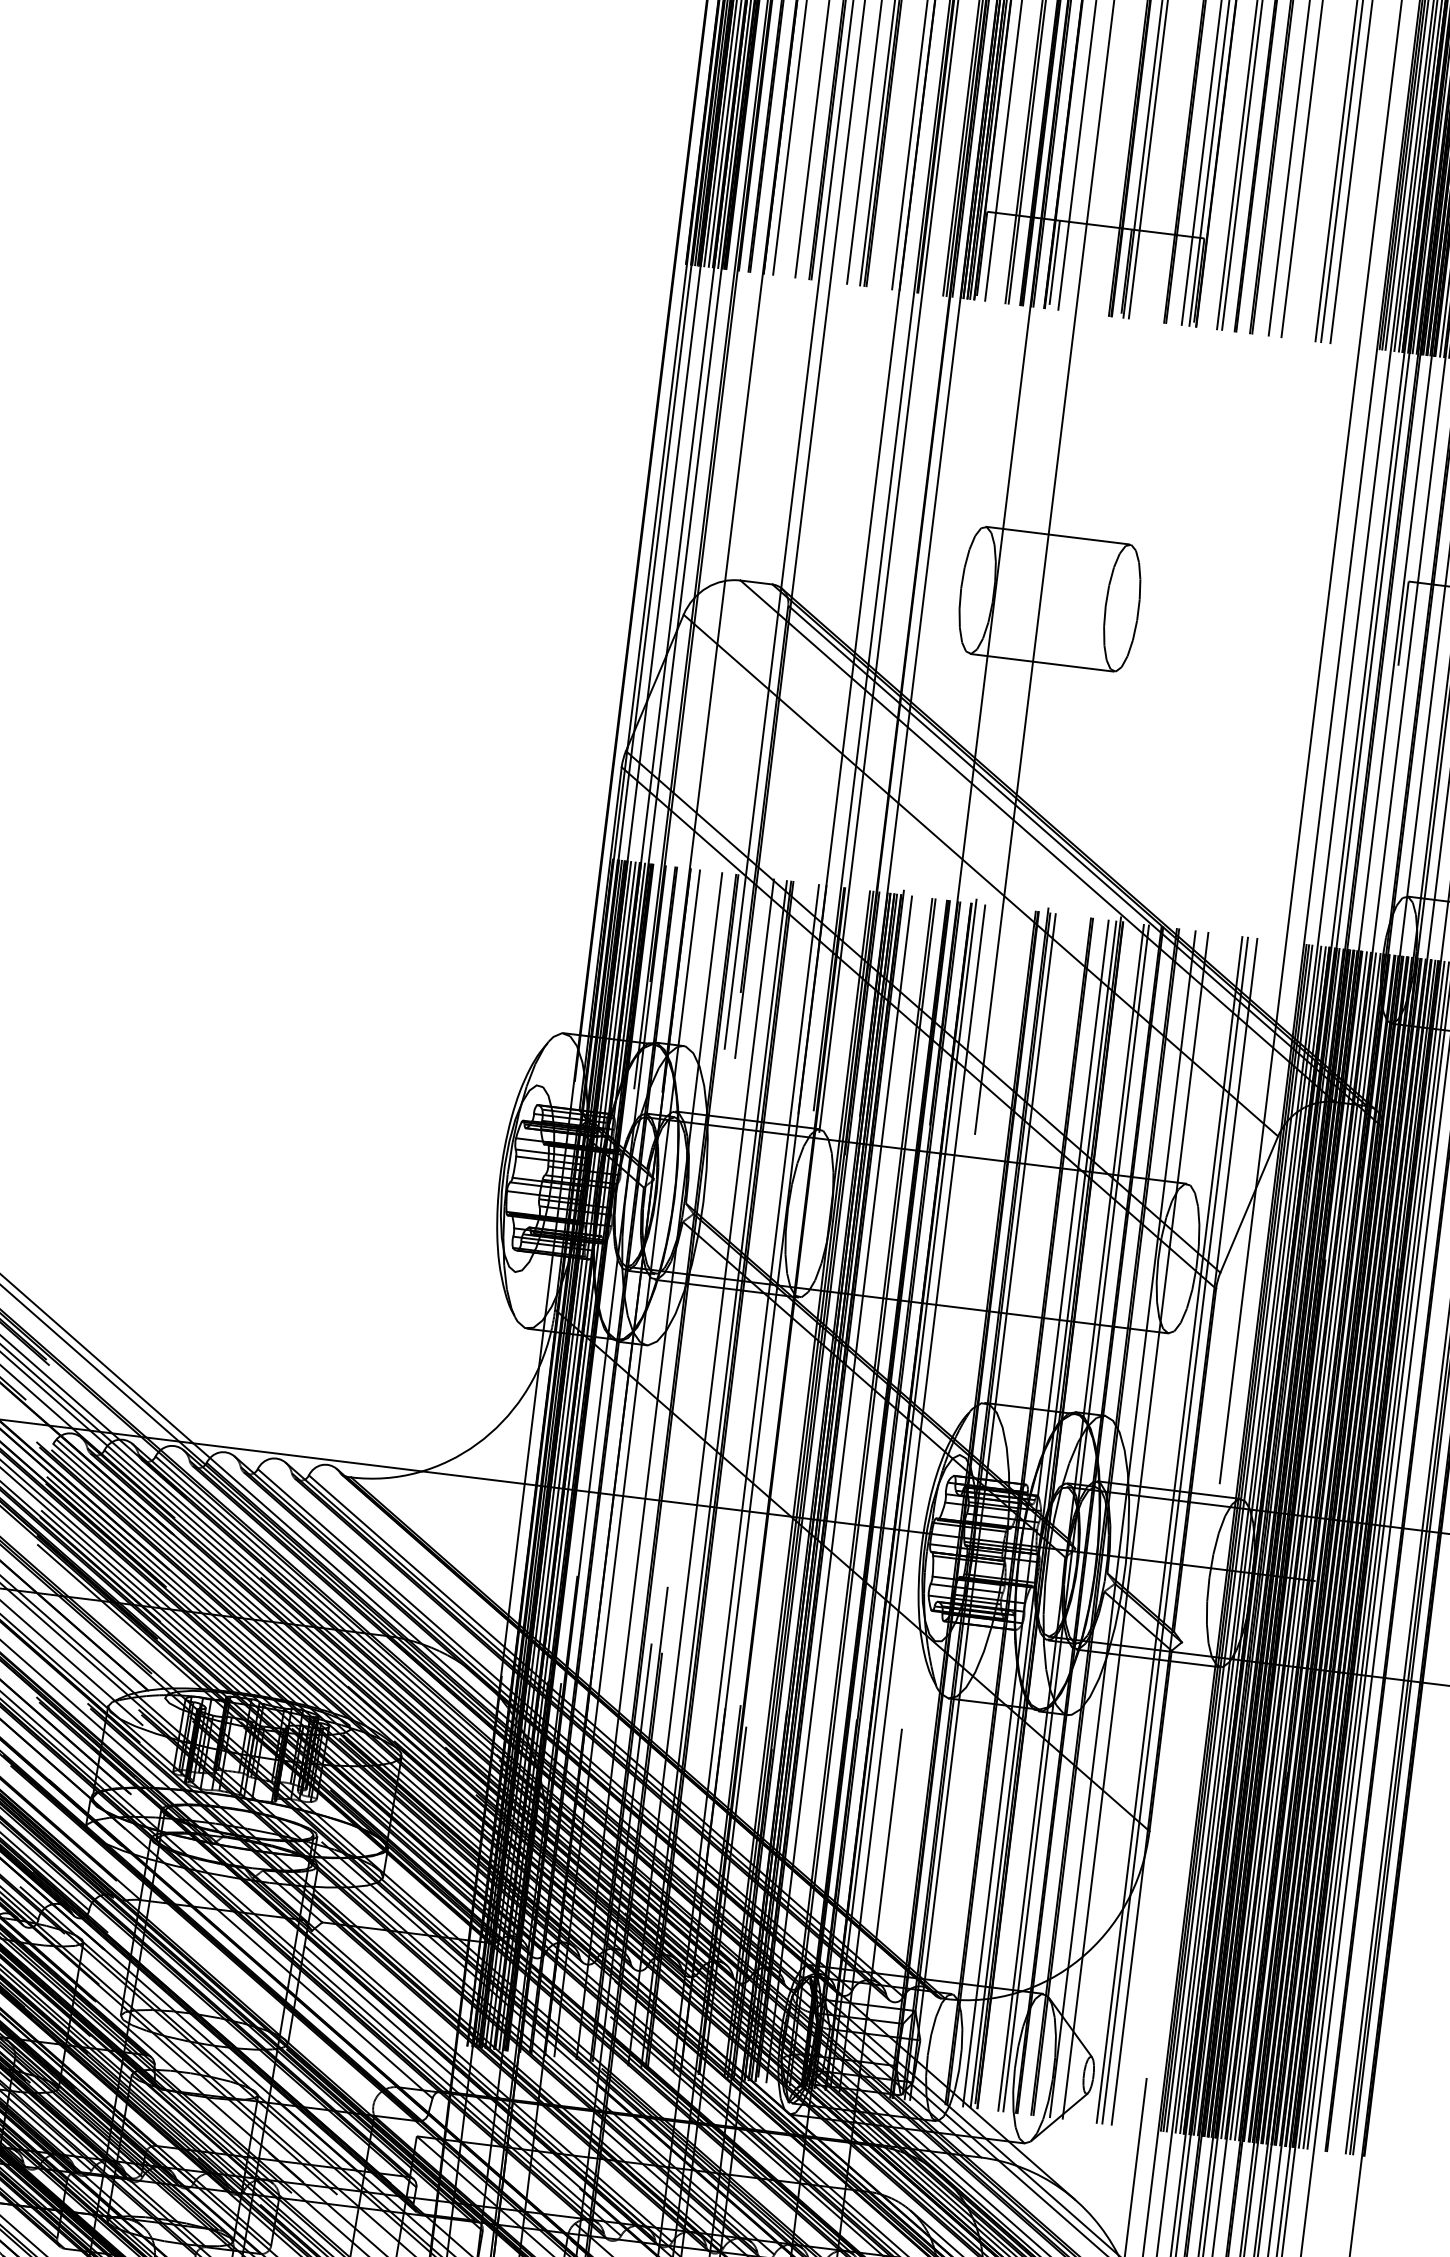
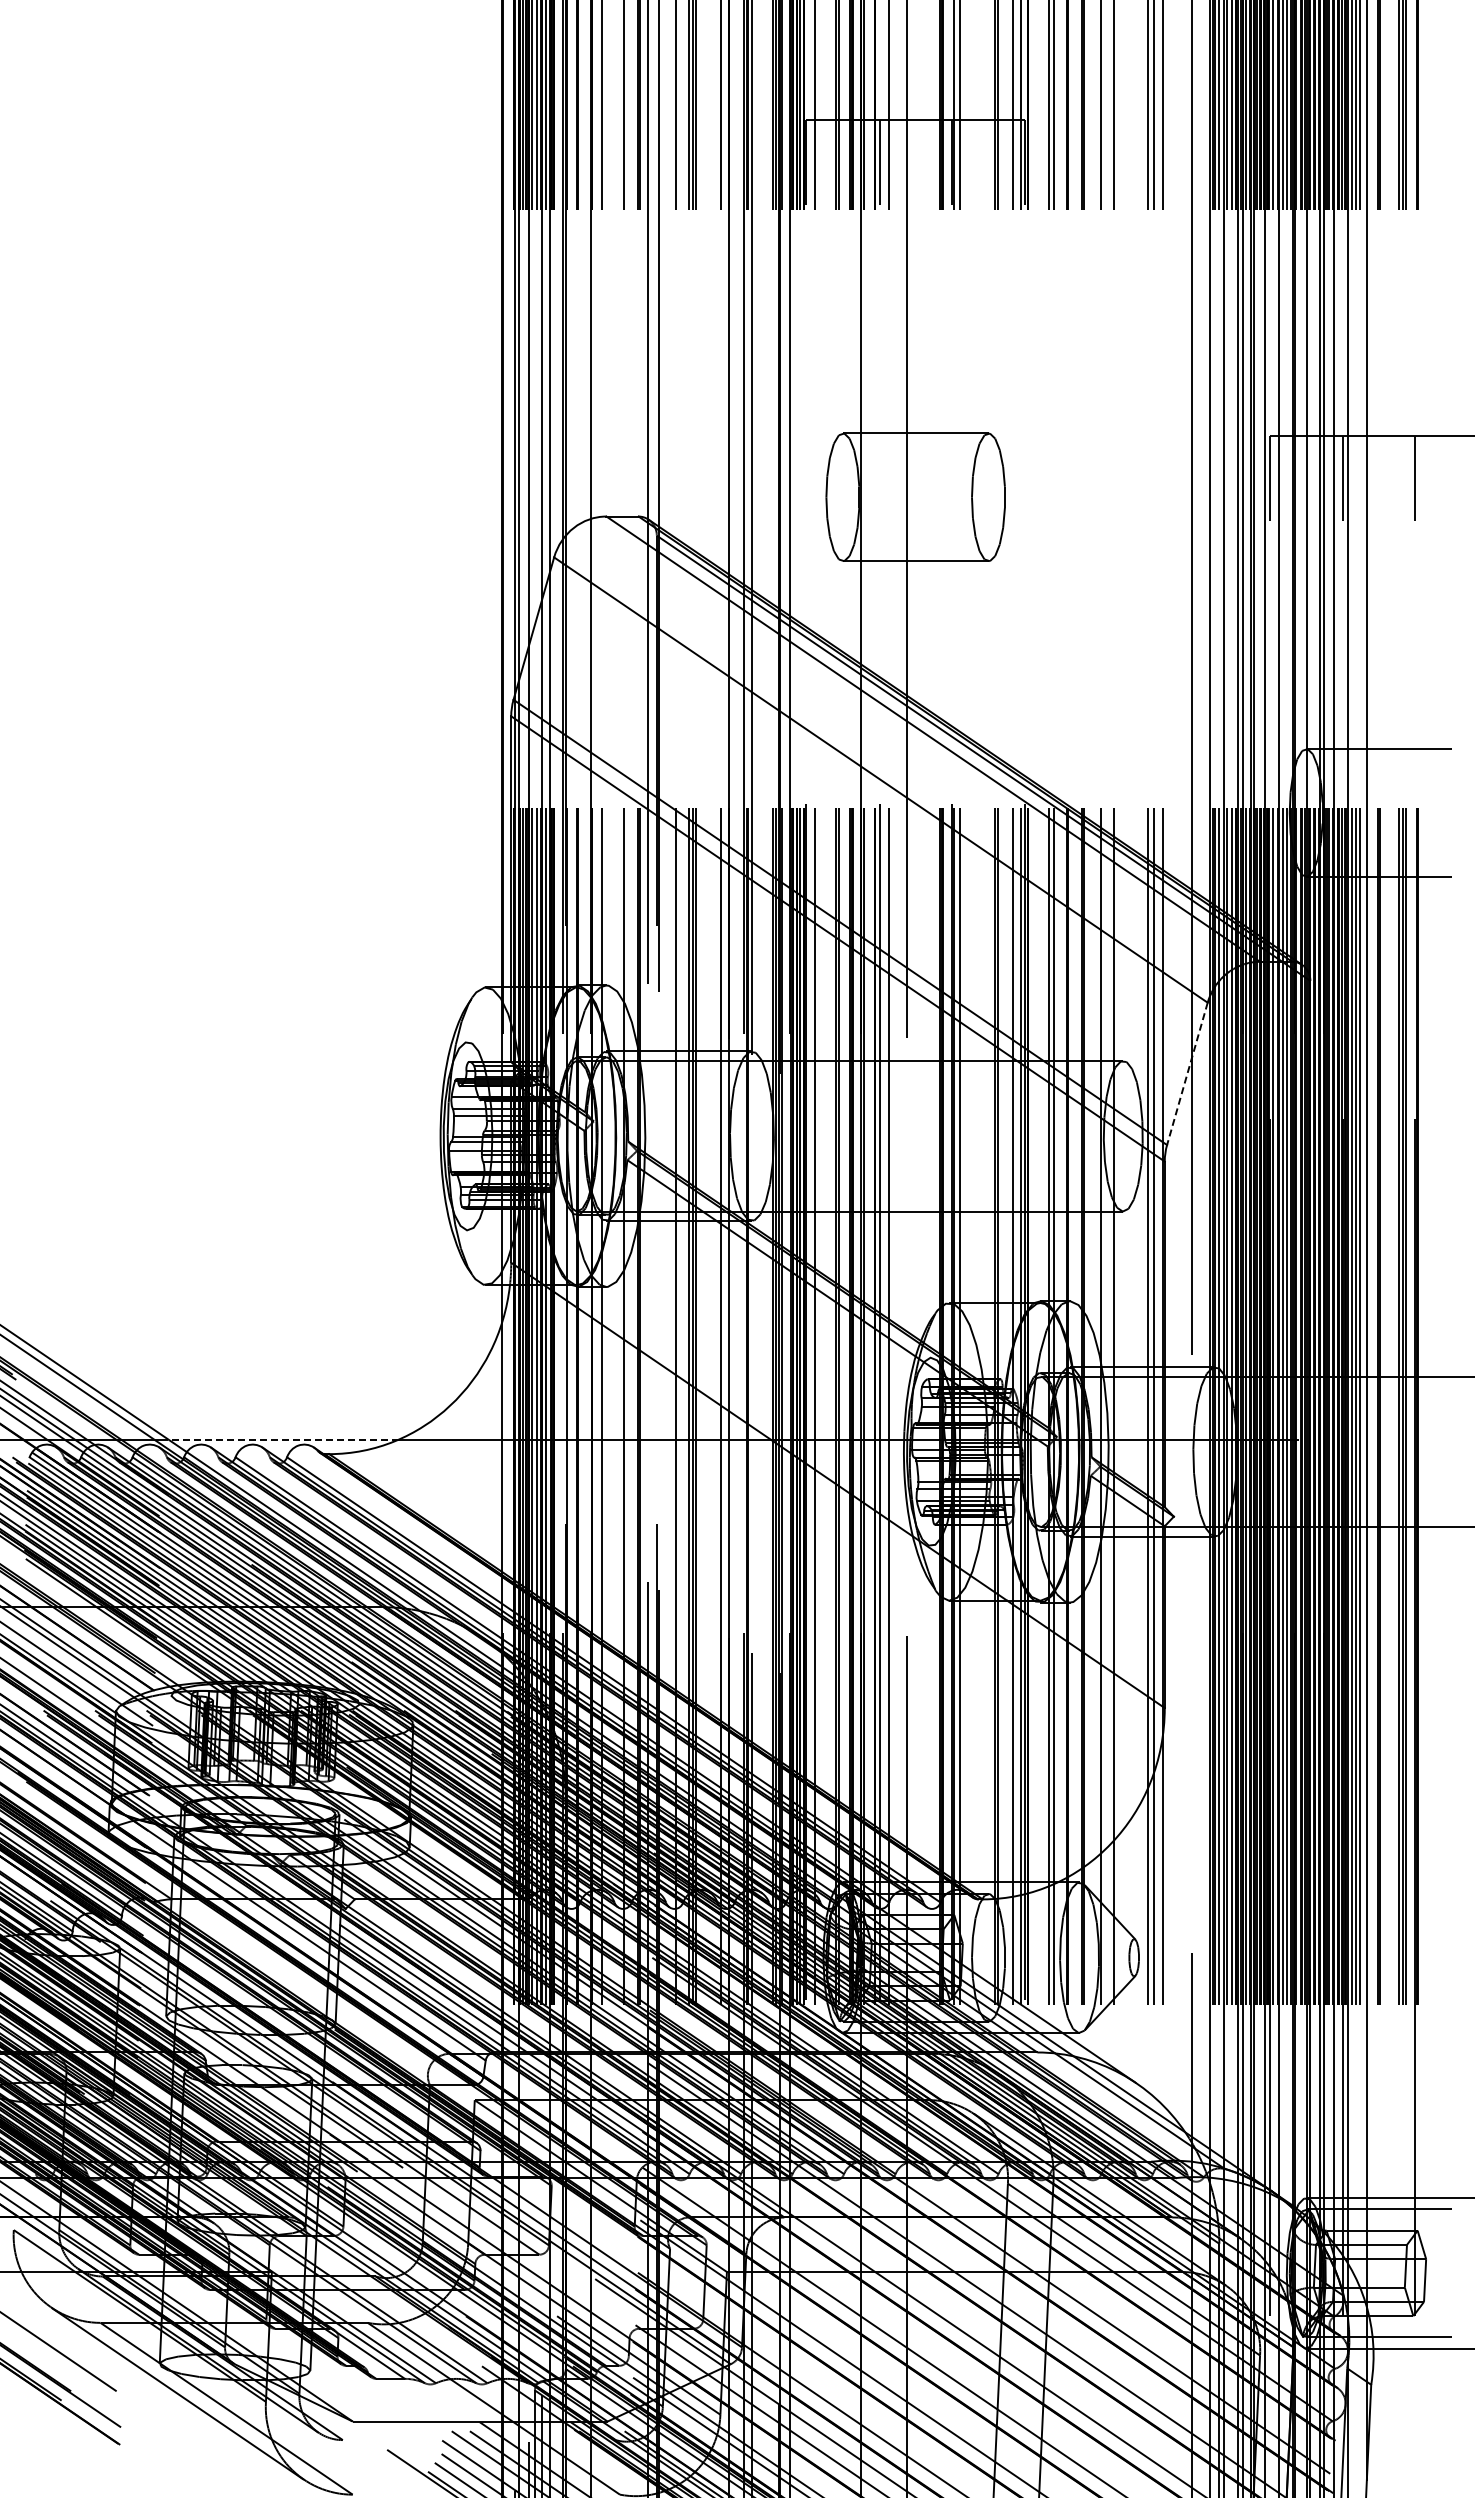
line: (1249, 1205) -> (1187, 1074), solid -> dashed
line: (307, 1457) -> (283, 1439), solid -> dashed

